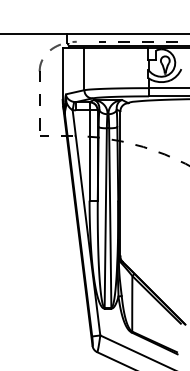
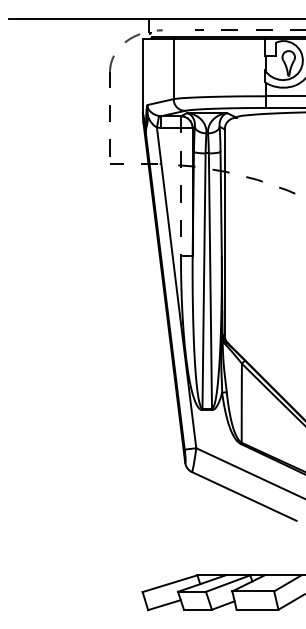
line: (89, 151) -> (180, 186), solid -> dashed

